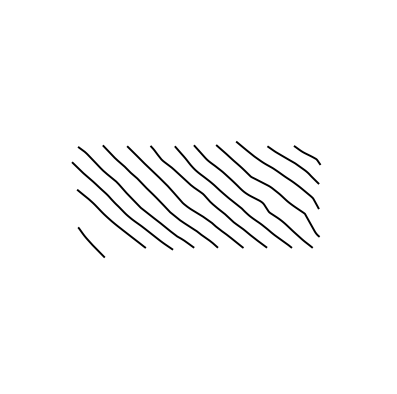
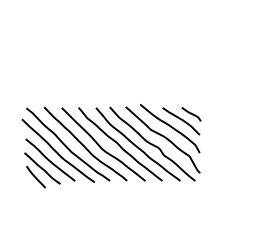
line: (100, 230) -> (42, 168), added

